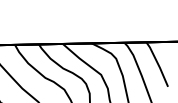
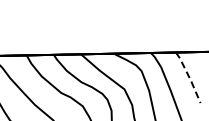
line: (158, 64) -> (189, 77), solid -> dashed

